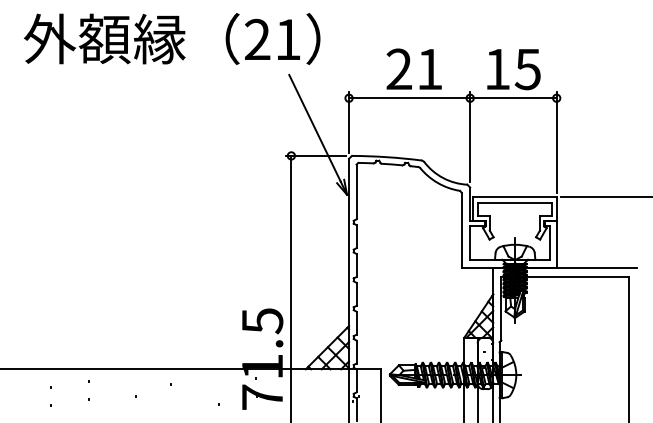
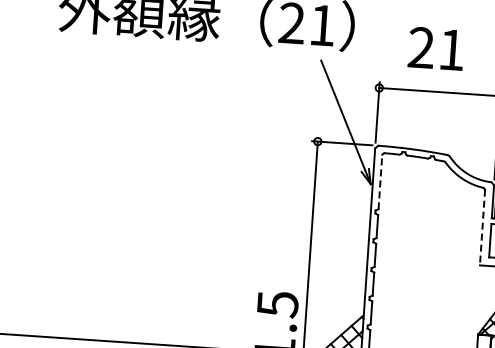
text: (413, 68) -> (435, 47), moved
line: (356, 191) -> (380, 181), solid -> dashed
line: (461, 230) -> (482, 227), solid -> dashed

